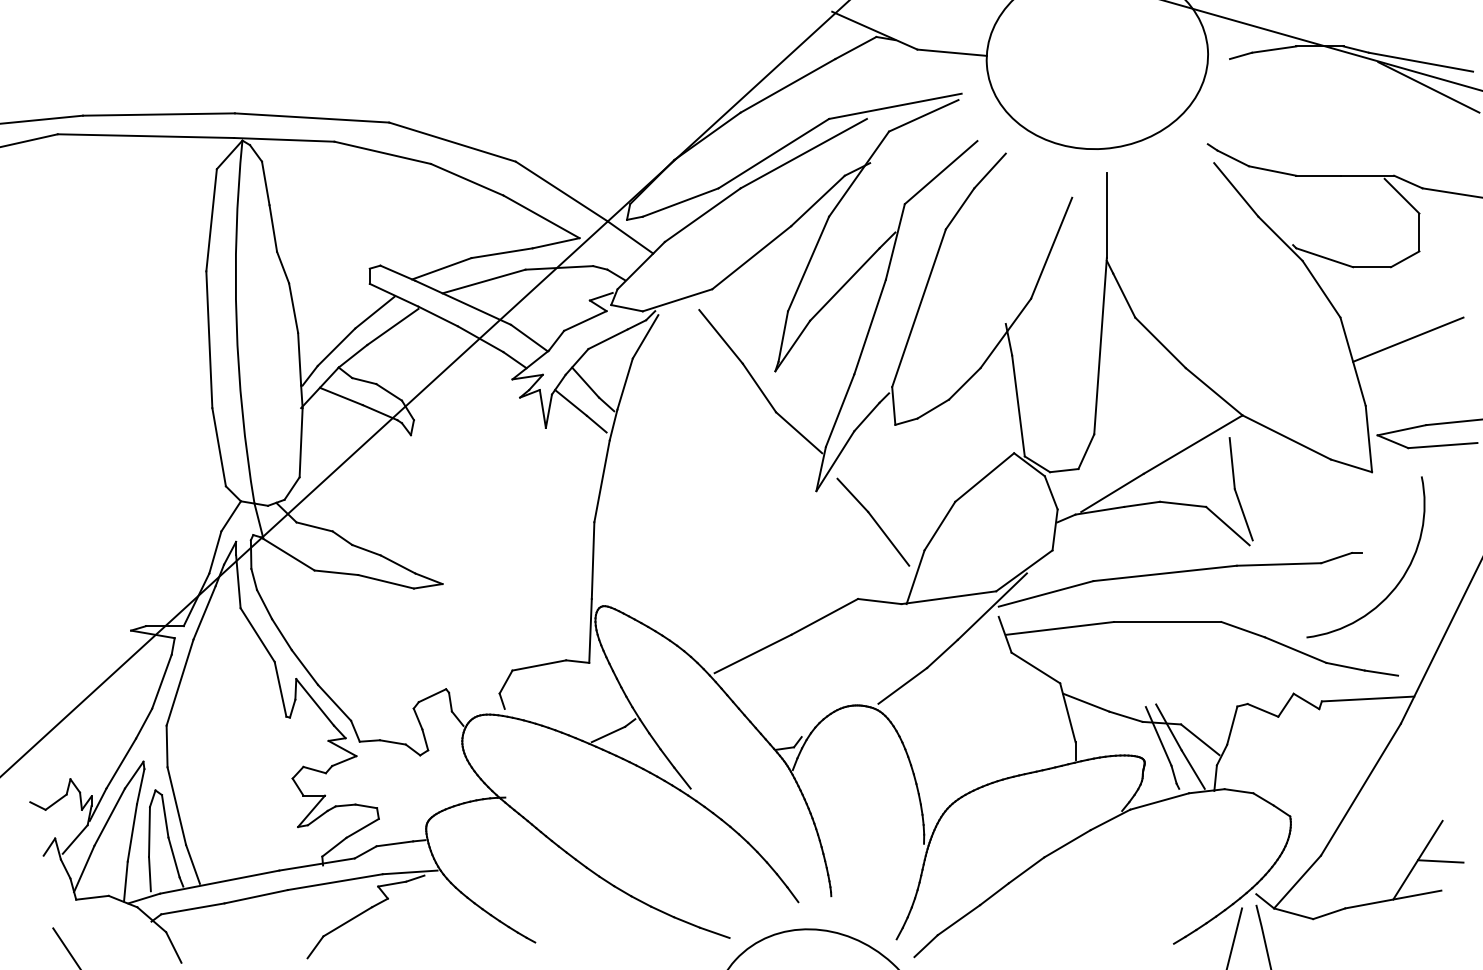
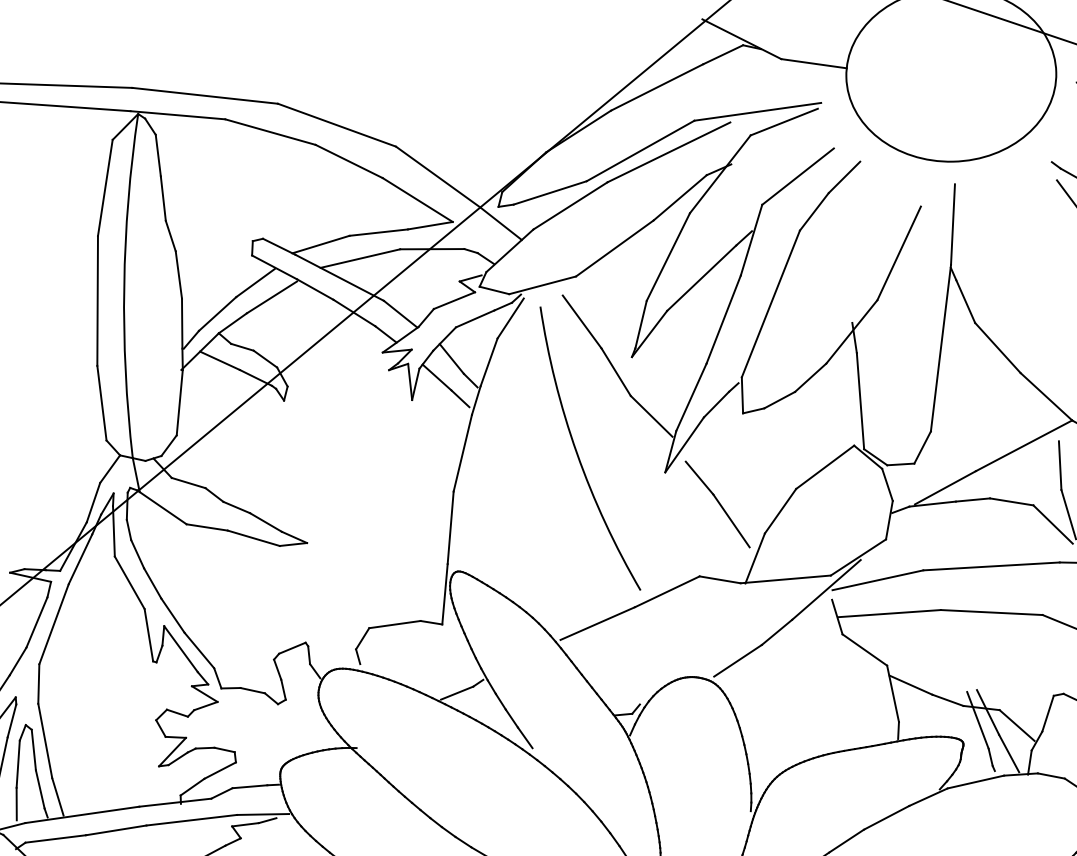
arc: (722, 472) -> (577, 450), added

